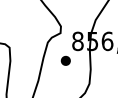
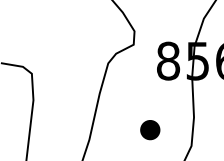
part: (65, 60) -> (149, 129), moved

